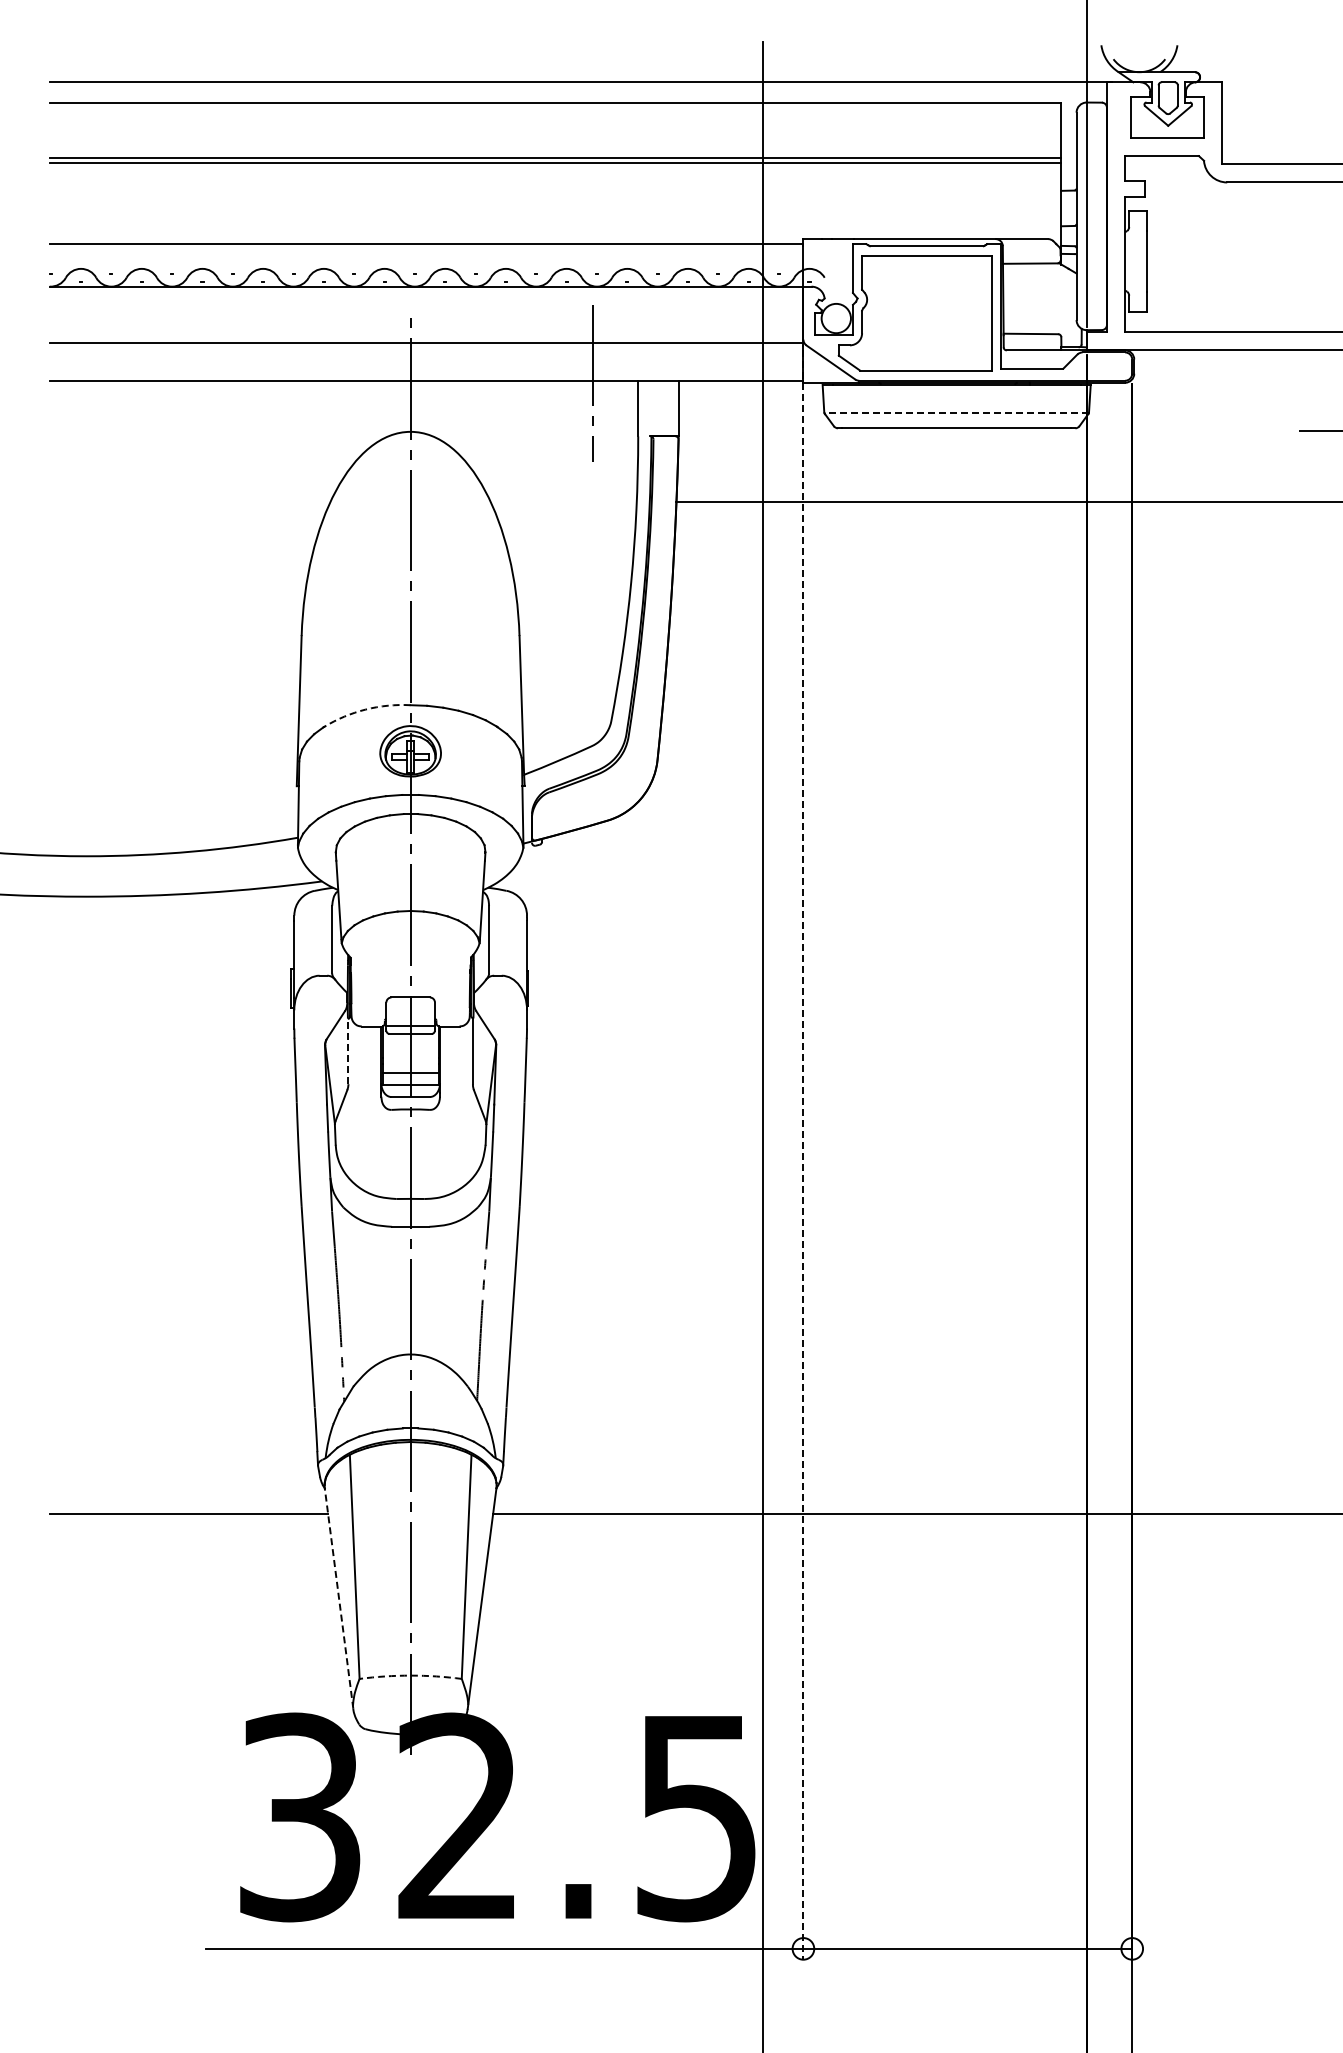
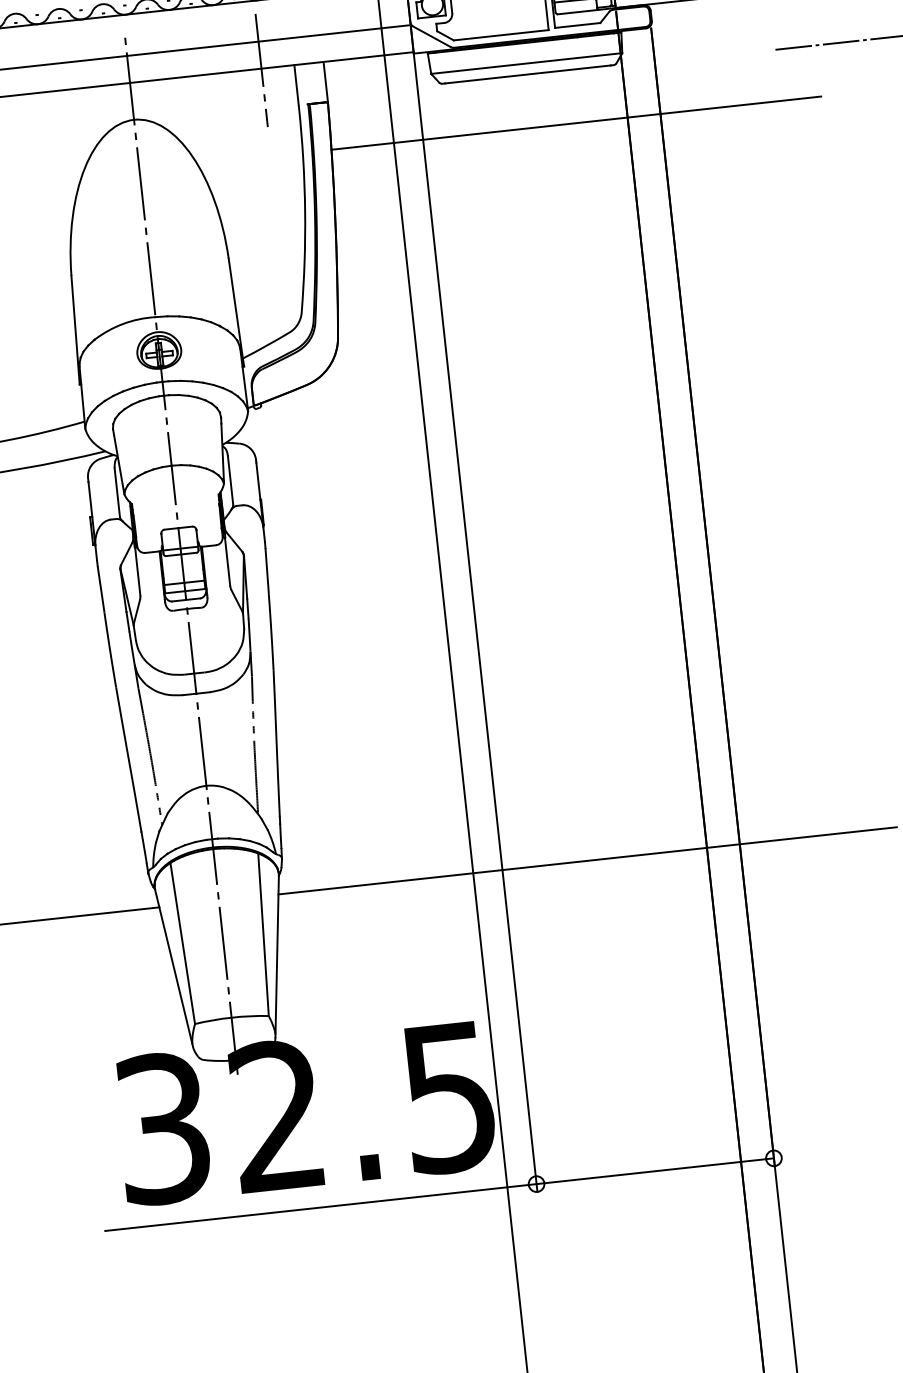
line: (956, 413) -> (526, 63), dashed -> solid
arc: (365, 709) -> (123, 323), dashed -> solid
line: (348, 1051) -> (137, 572), dashed -> solid
line: (803, 1154) -> (474, 610), dashed -> solid
line: (339, 1598) -> (174, 967), dashed -> solid
arc: (410, 1675) -> (231, 1017), dashed -> solid

